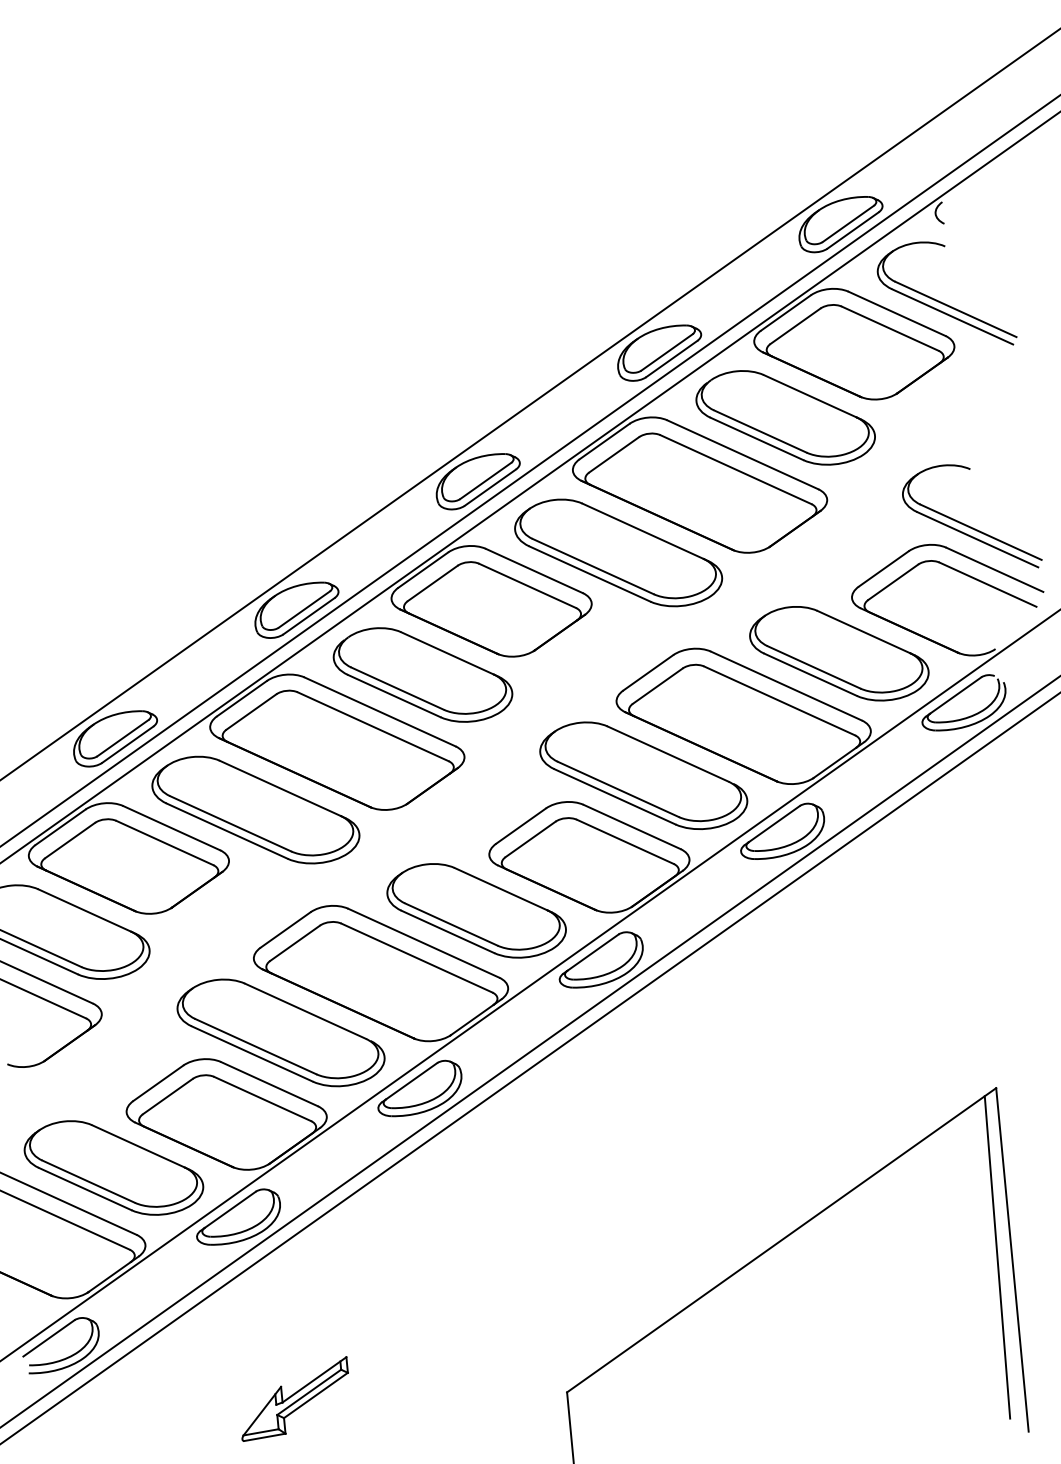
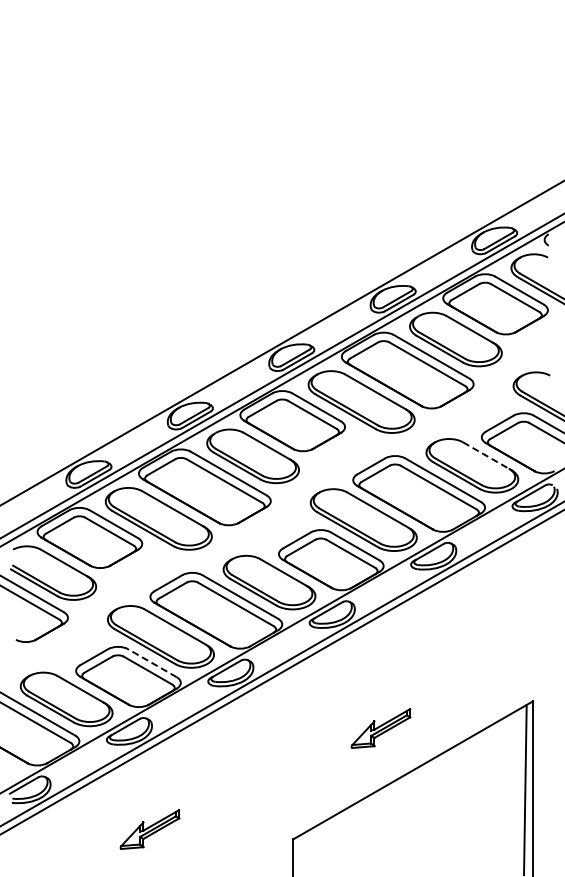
line: (864, 631) -> (486, 455), solid -> dashed
line: (267, 1082) -> (151, 662), solid -> dashed
part: (712, 1166) -> (380, 728), added

